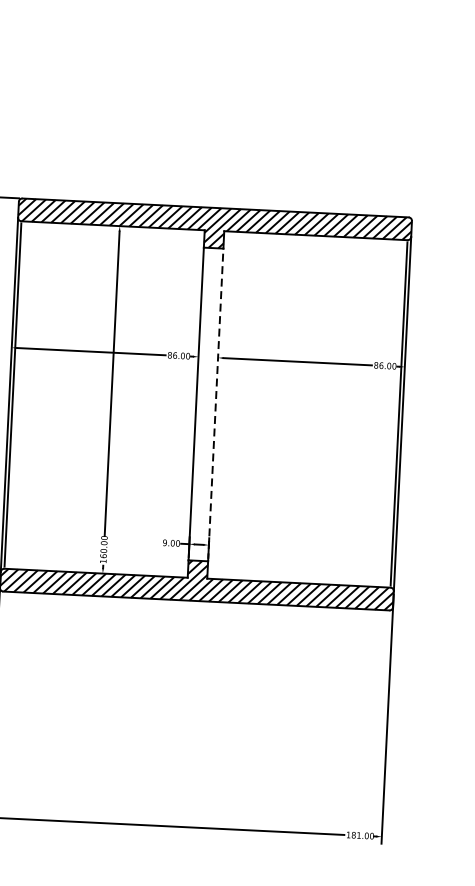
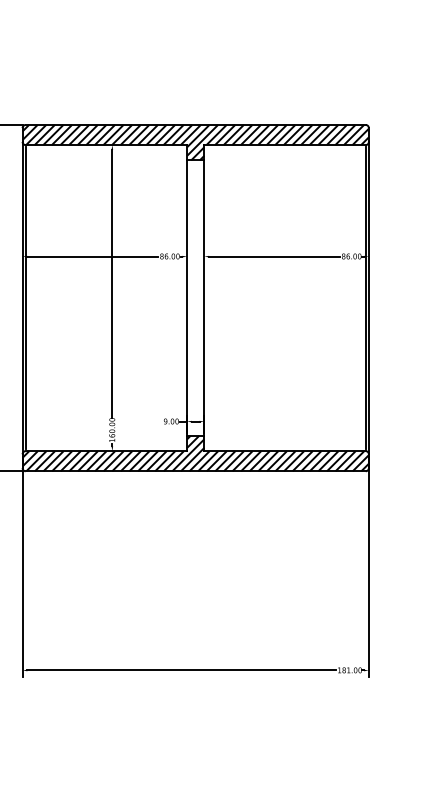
line: (215, 405) -> (204, 298), dashed -> solid

